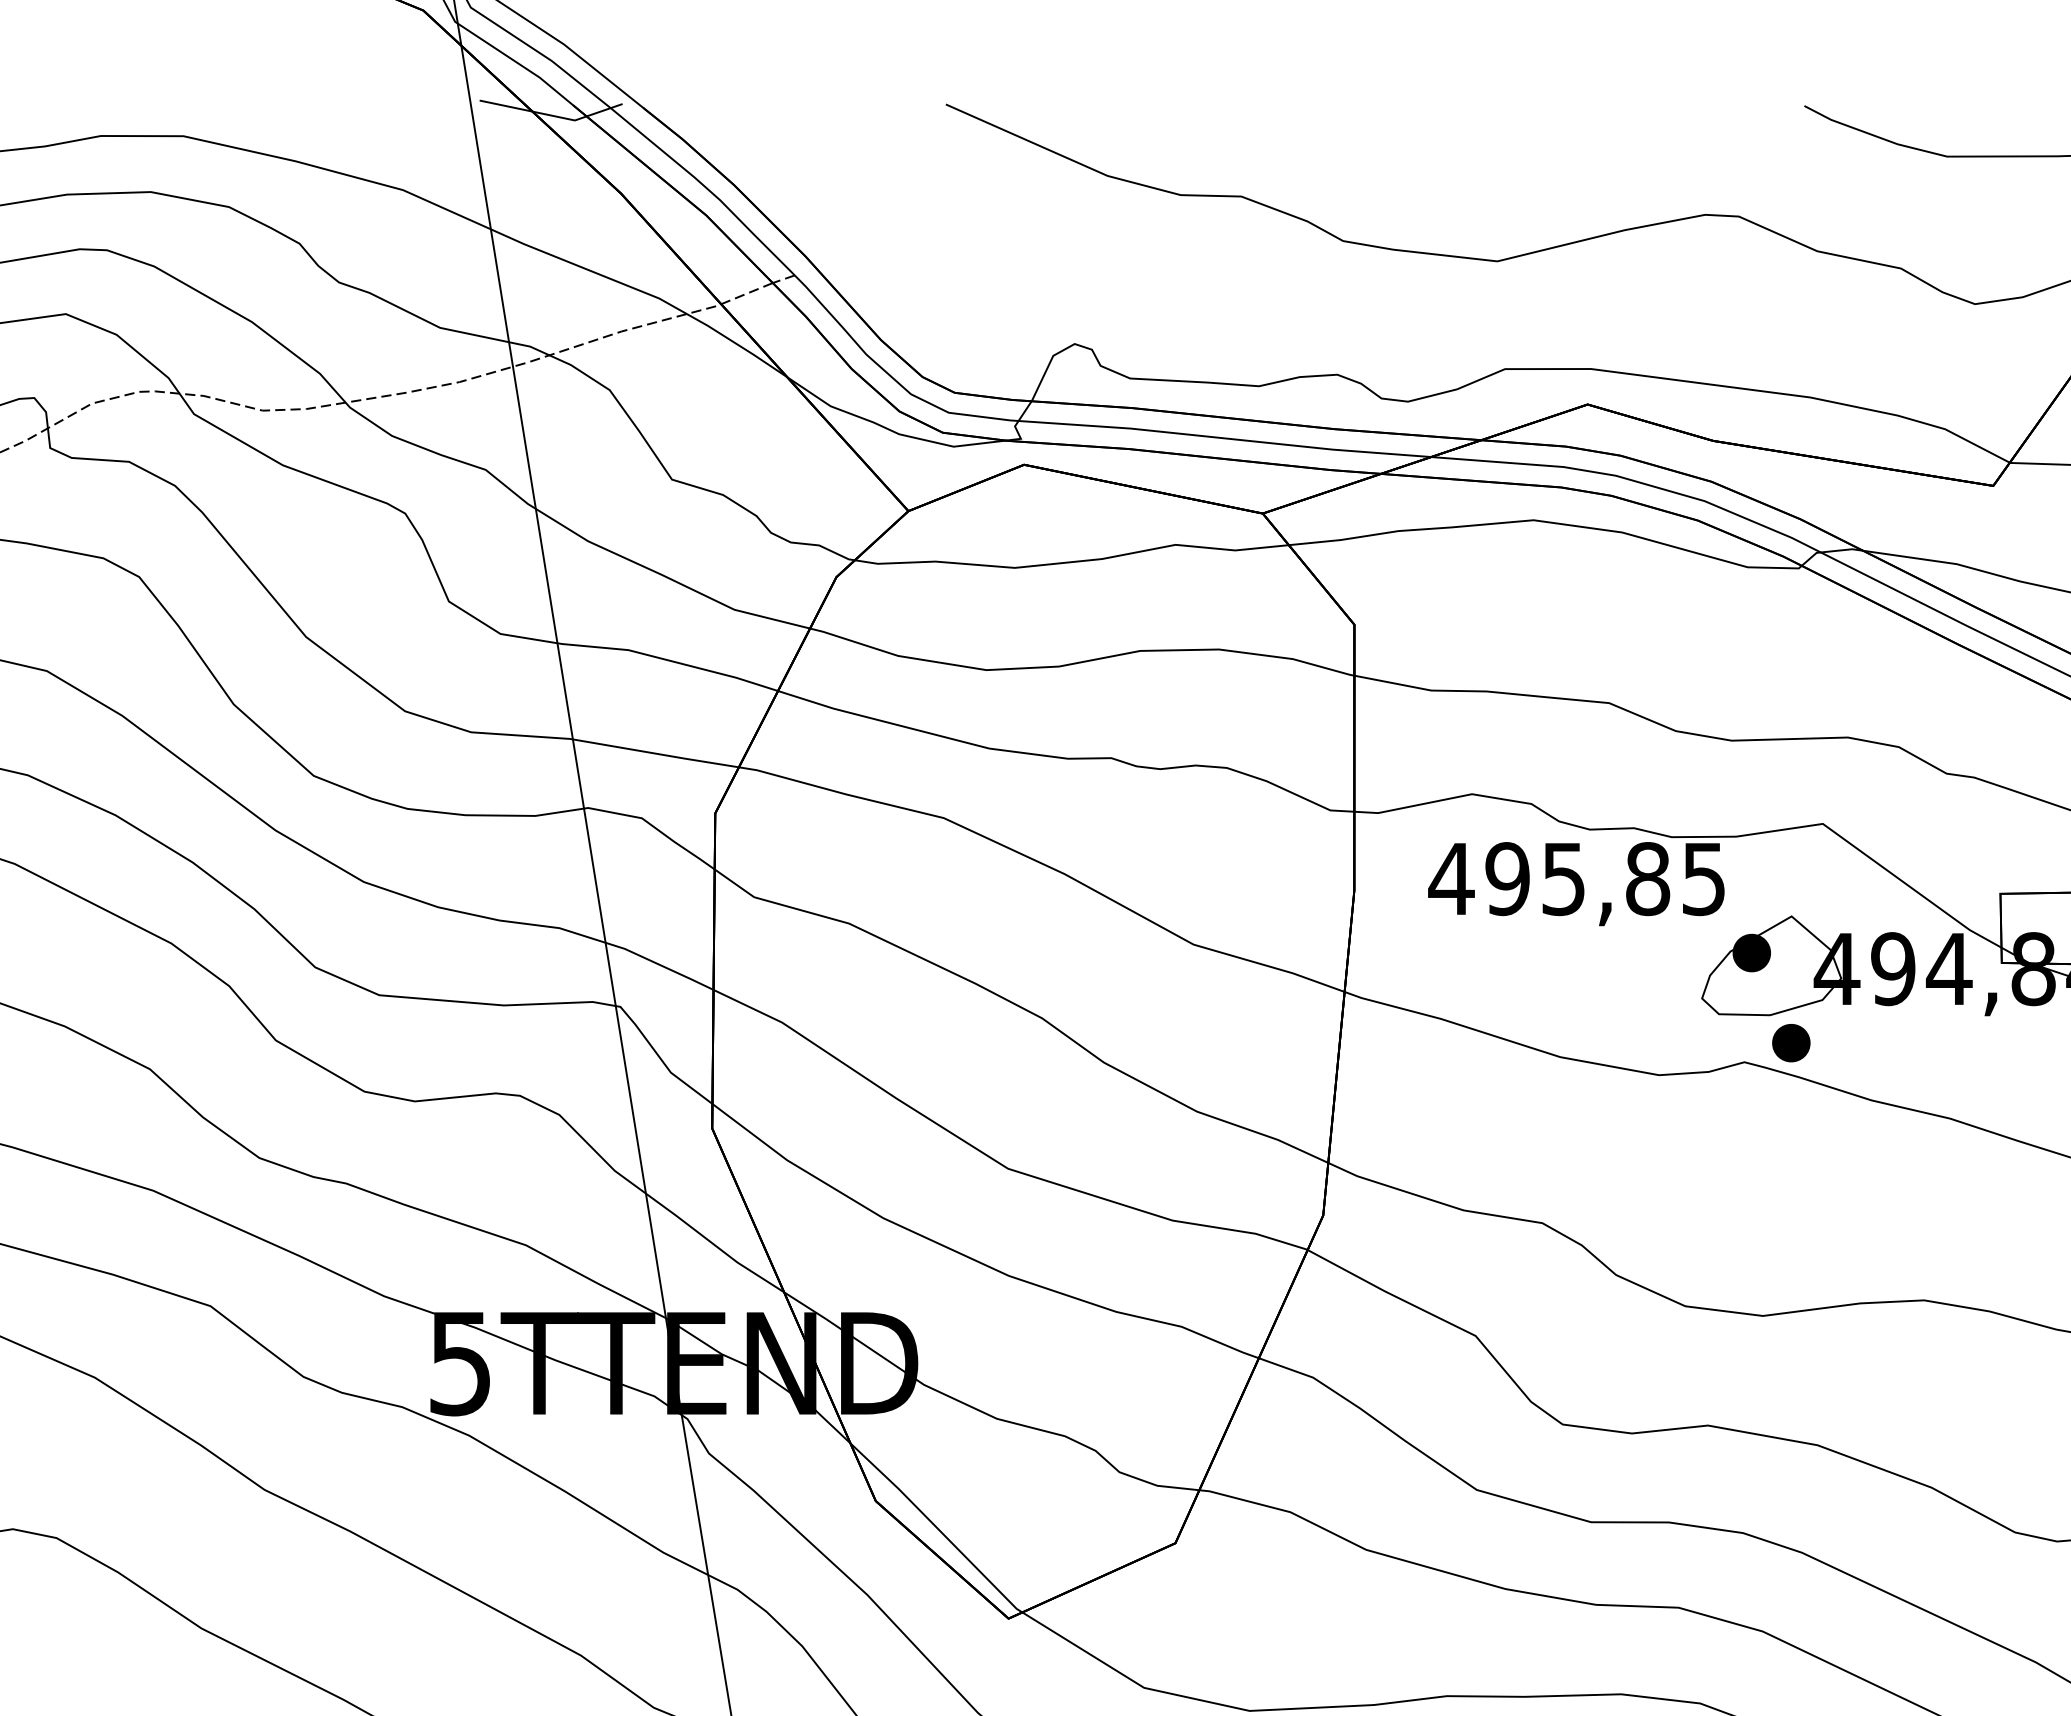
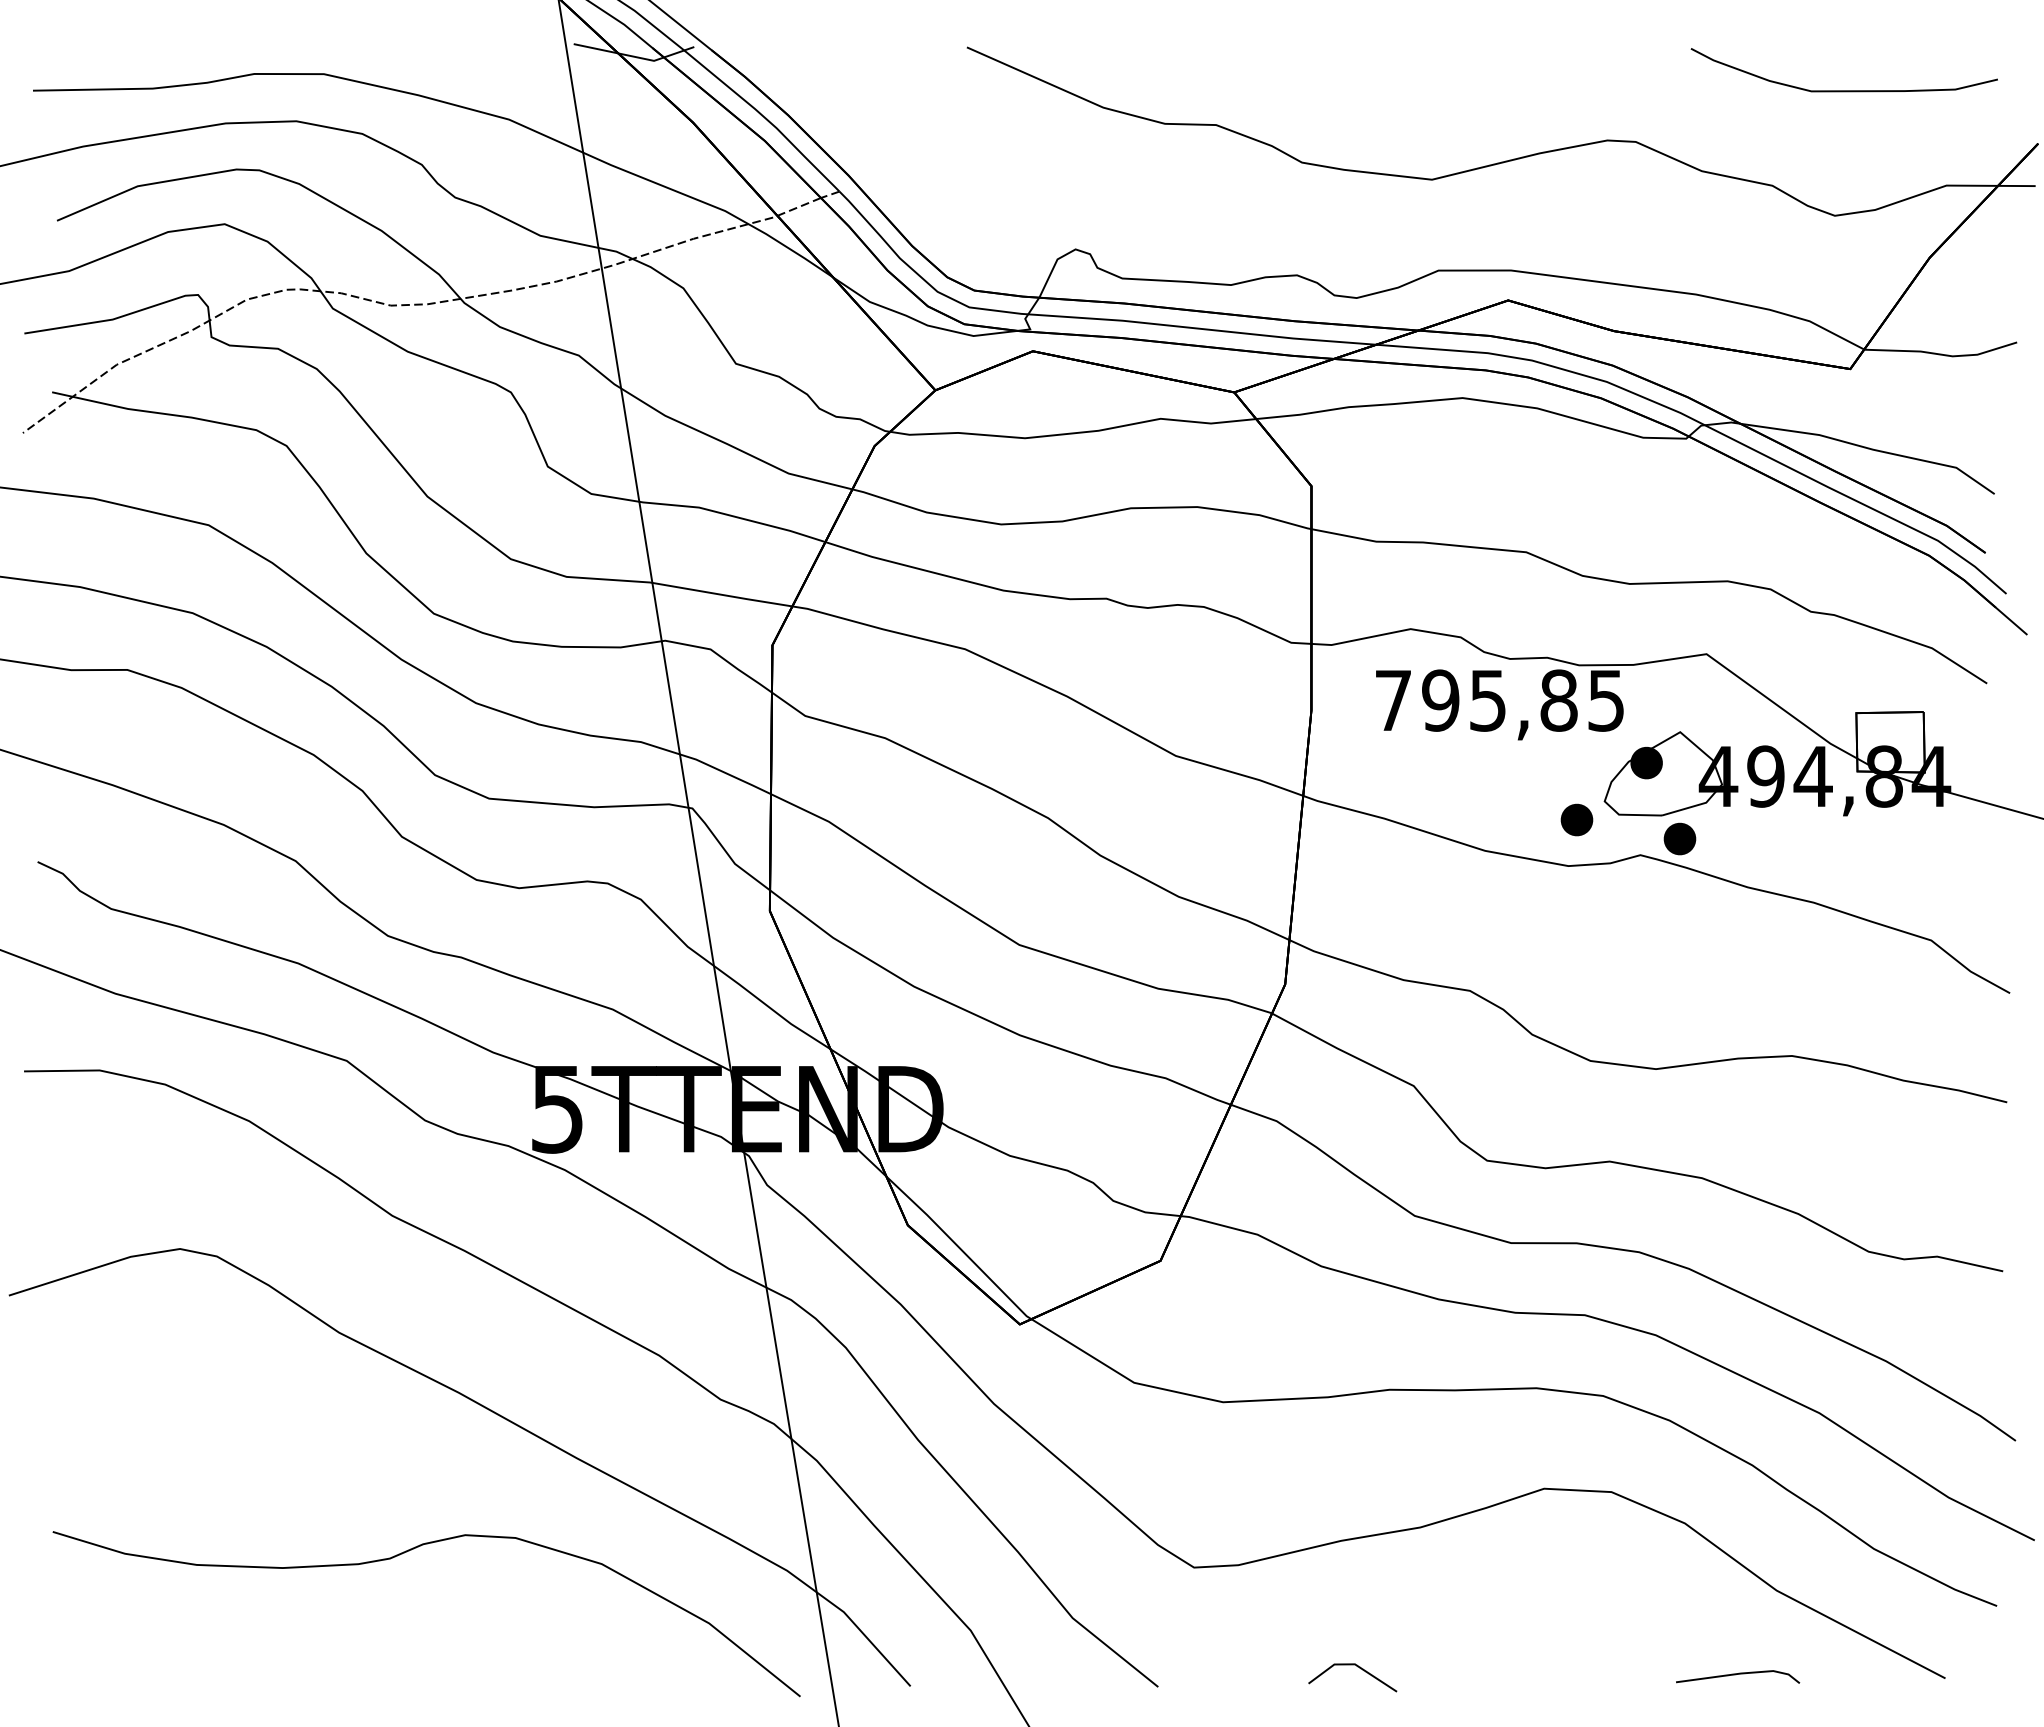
text: (1451, 878) -> (1393, 700), 495,85 -> 795,85
part: (1668, 1019) -> (1576, 819), added

